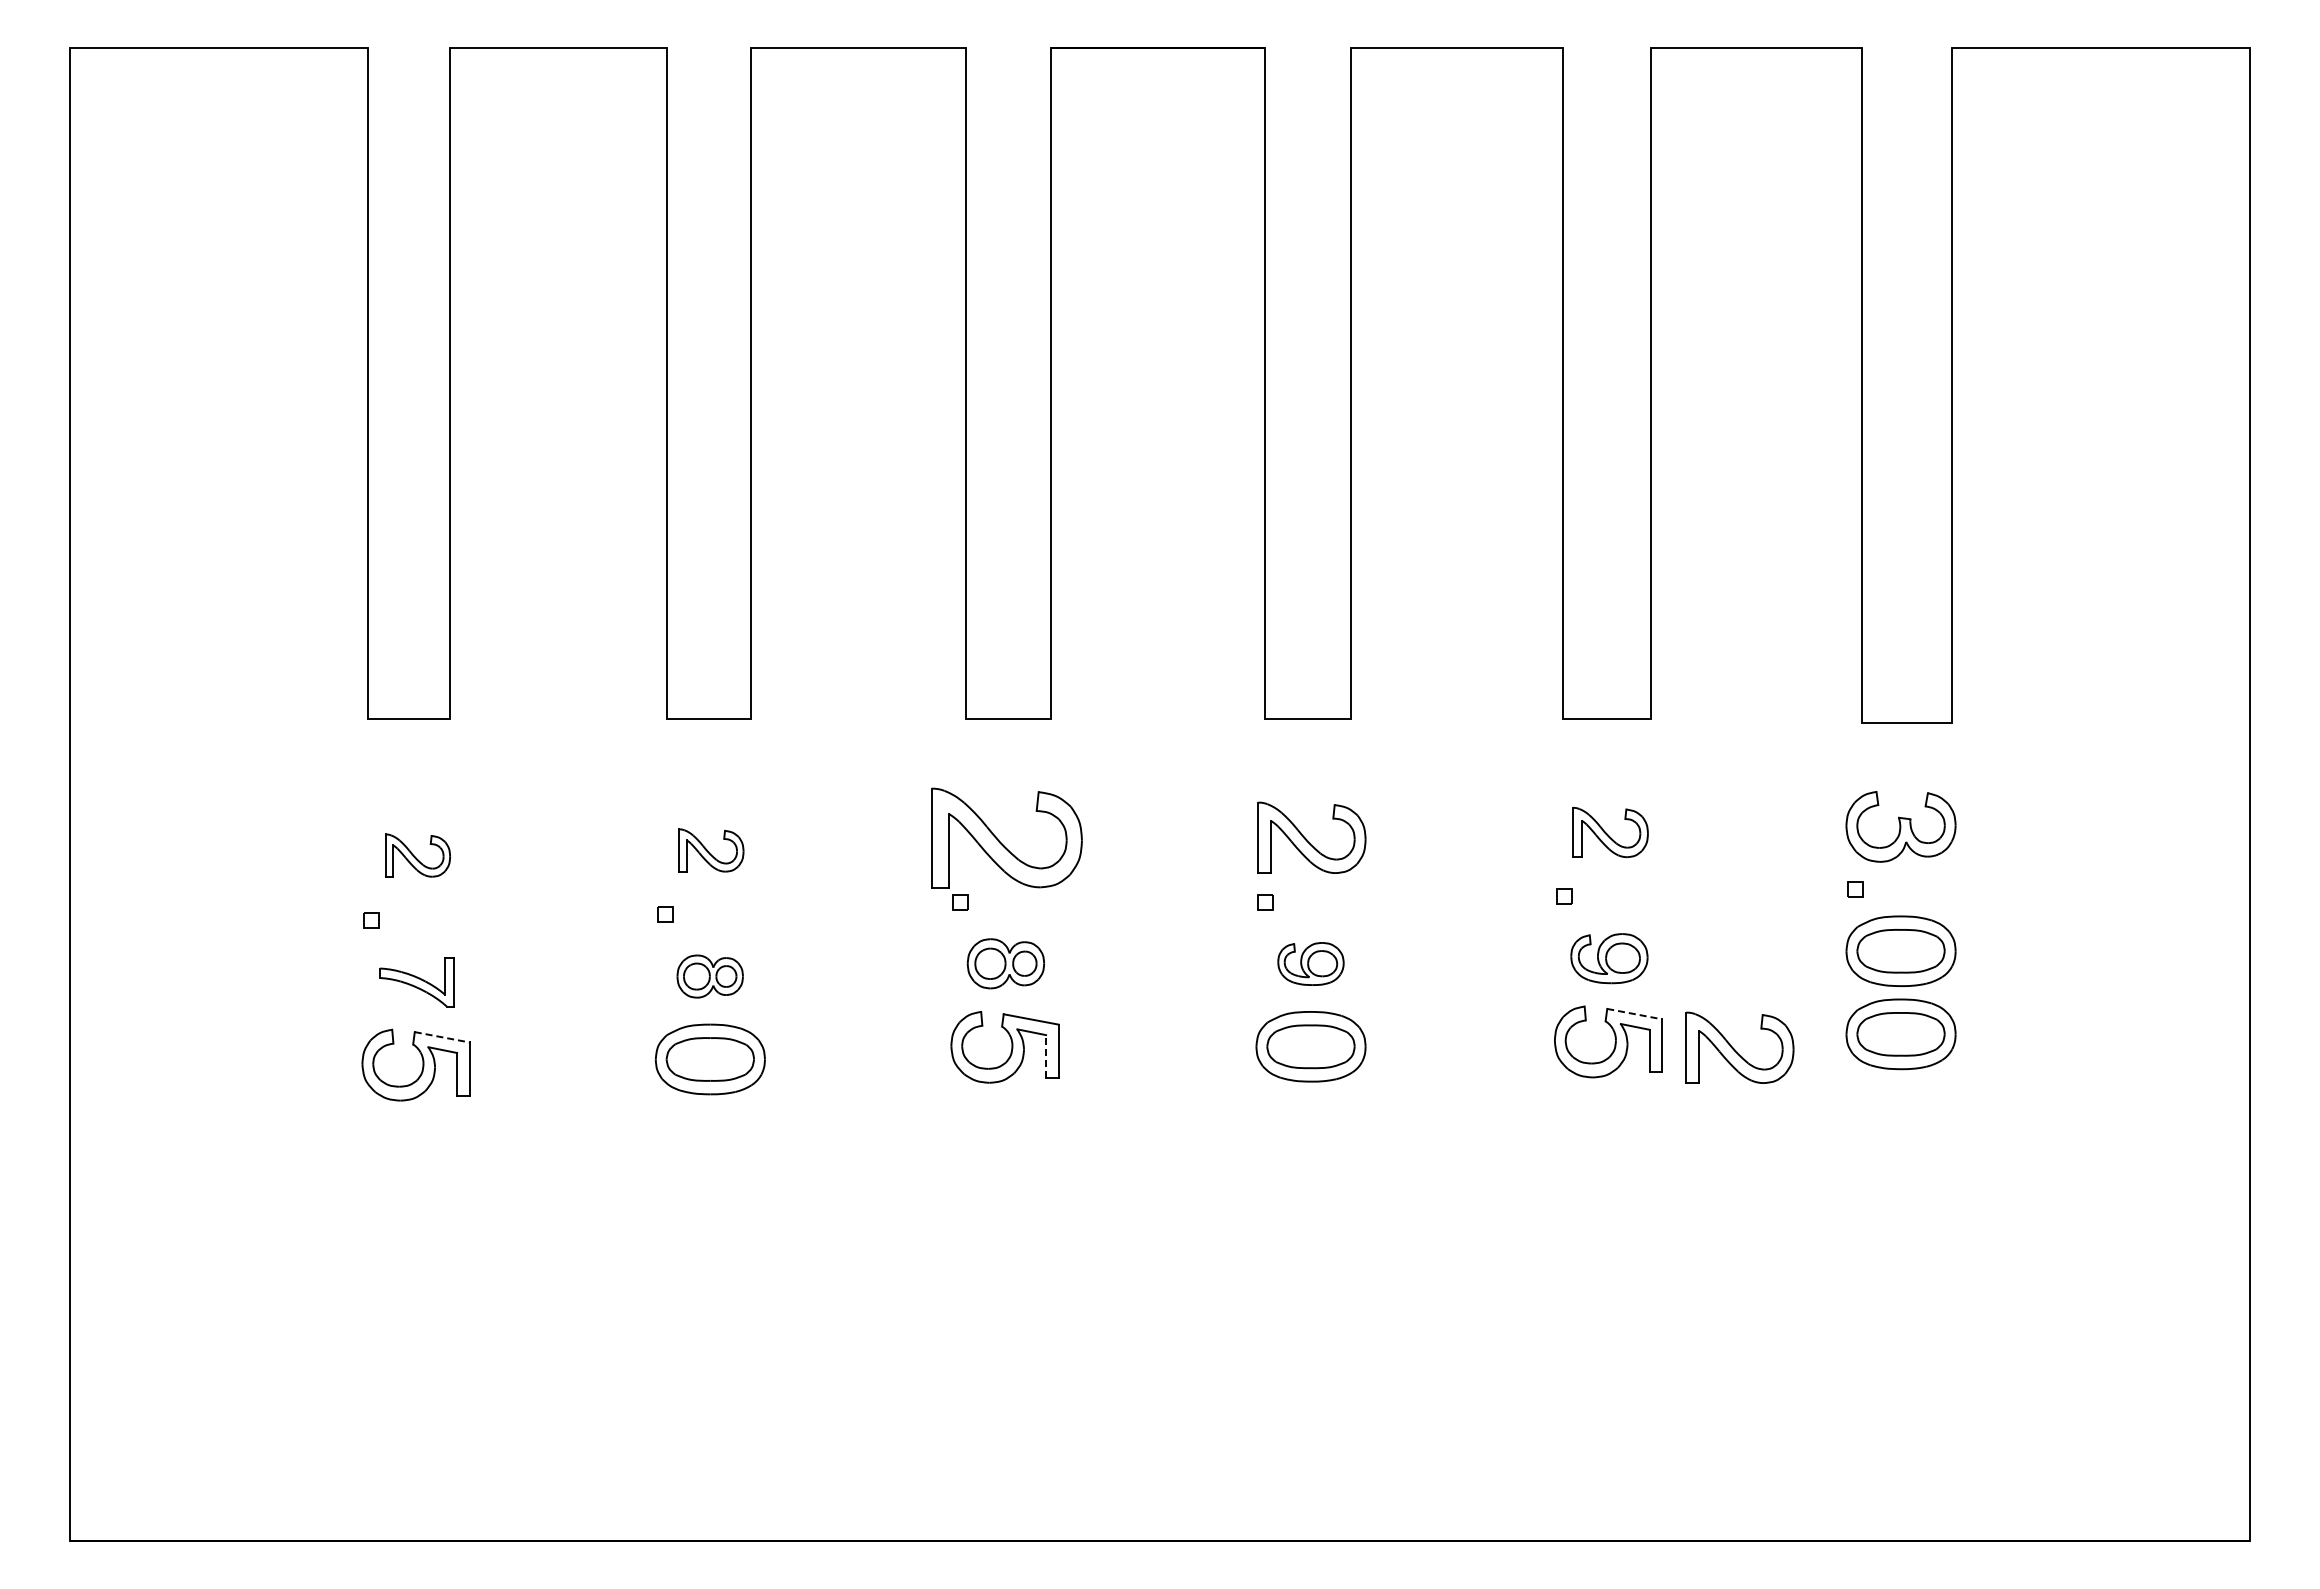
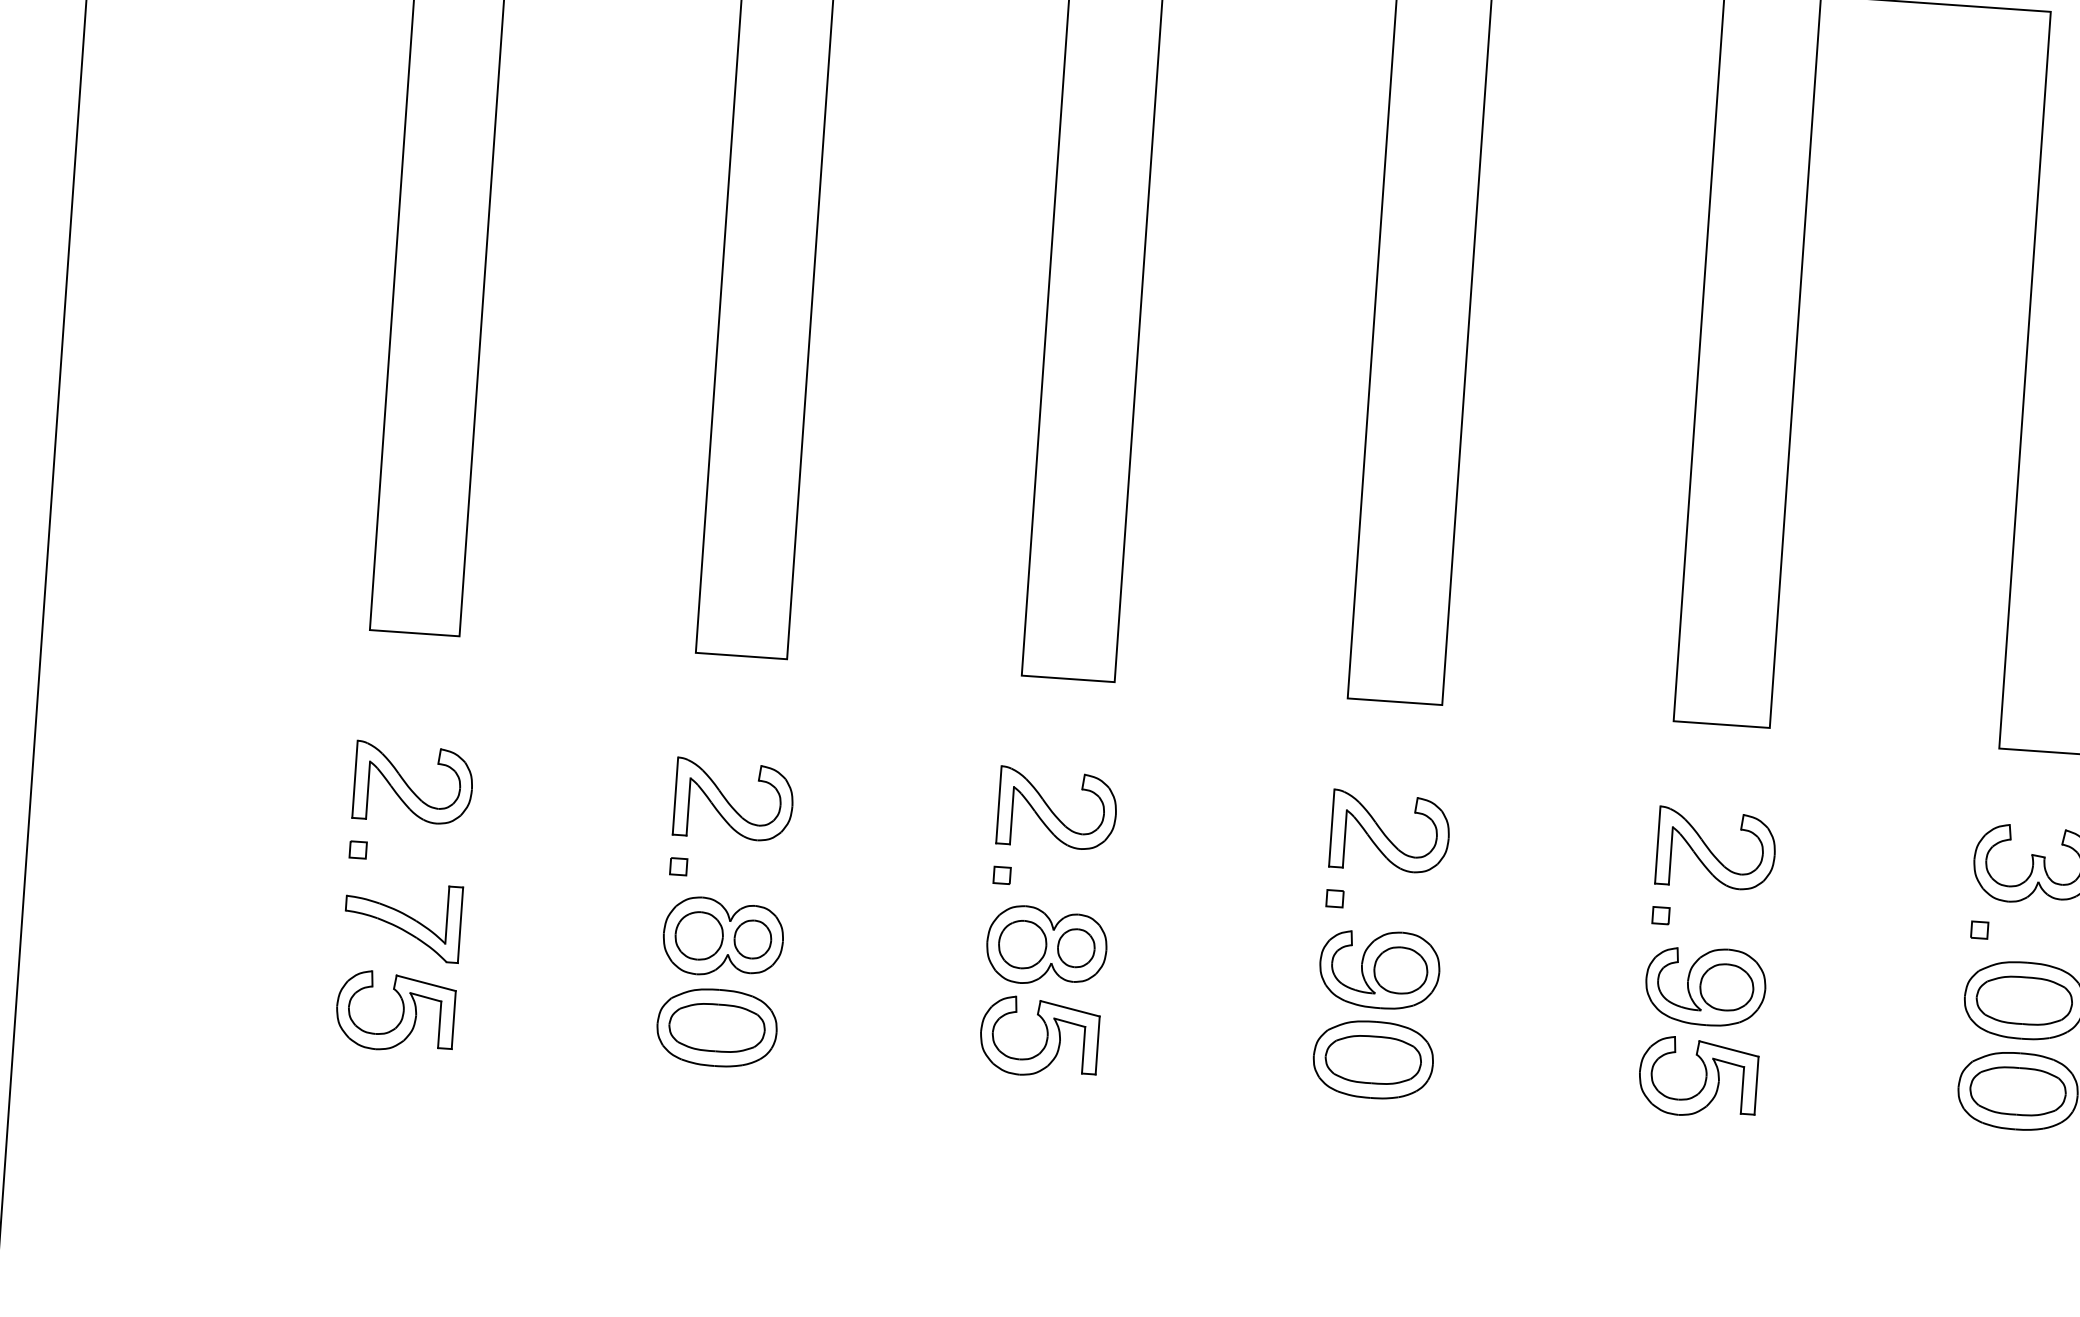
part: (1610, 832) -> (1716, 848), size x1.43
part: (1006, 837) -> (1057, 808), size x0.71
part: (711, 850) -> (734, 800), size x1.67
part: (417, 855) -> (413, 783), size x1.67
part: (1609, 958) -> (1705, 986), size x1.43
part: (1005, 963) -> (1046, 945), size x1.43
part: (1310, 963) -> (1379, 969), size x1.67
part: (709, 976) -> (722, 937), size x1.67
part: (416, 982) -> (402, 921), size x1.43
line: (1634, 1014) -> (1728, 1049), dashed -> solid
line: (442, 1037) -> (426, 983), dashed -> solid
part: (1739, 1047) -> (1840, 1093), removed
line: (1046, 1055) -> (1084, 1049), dashed -> solid

